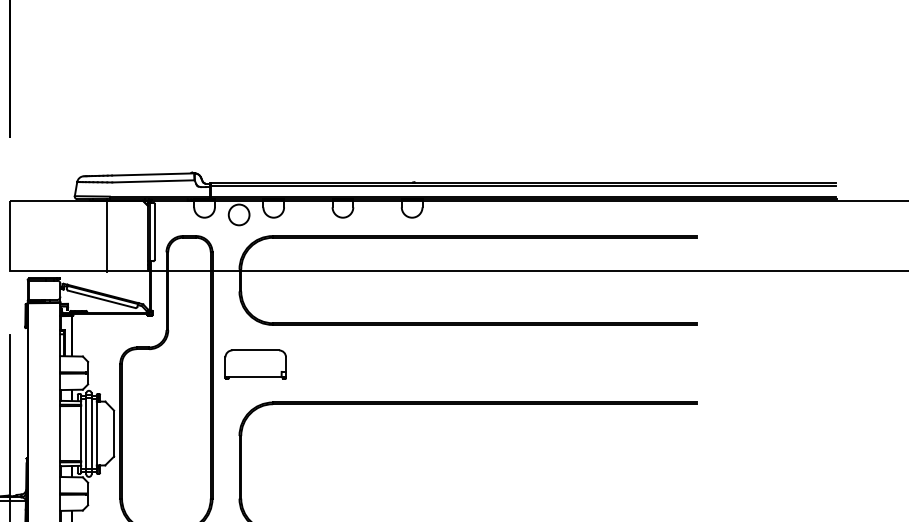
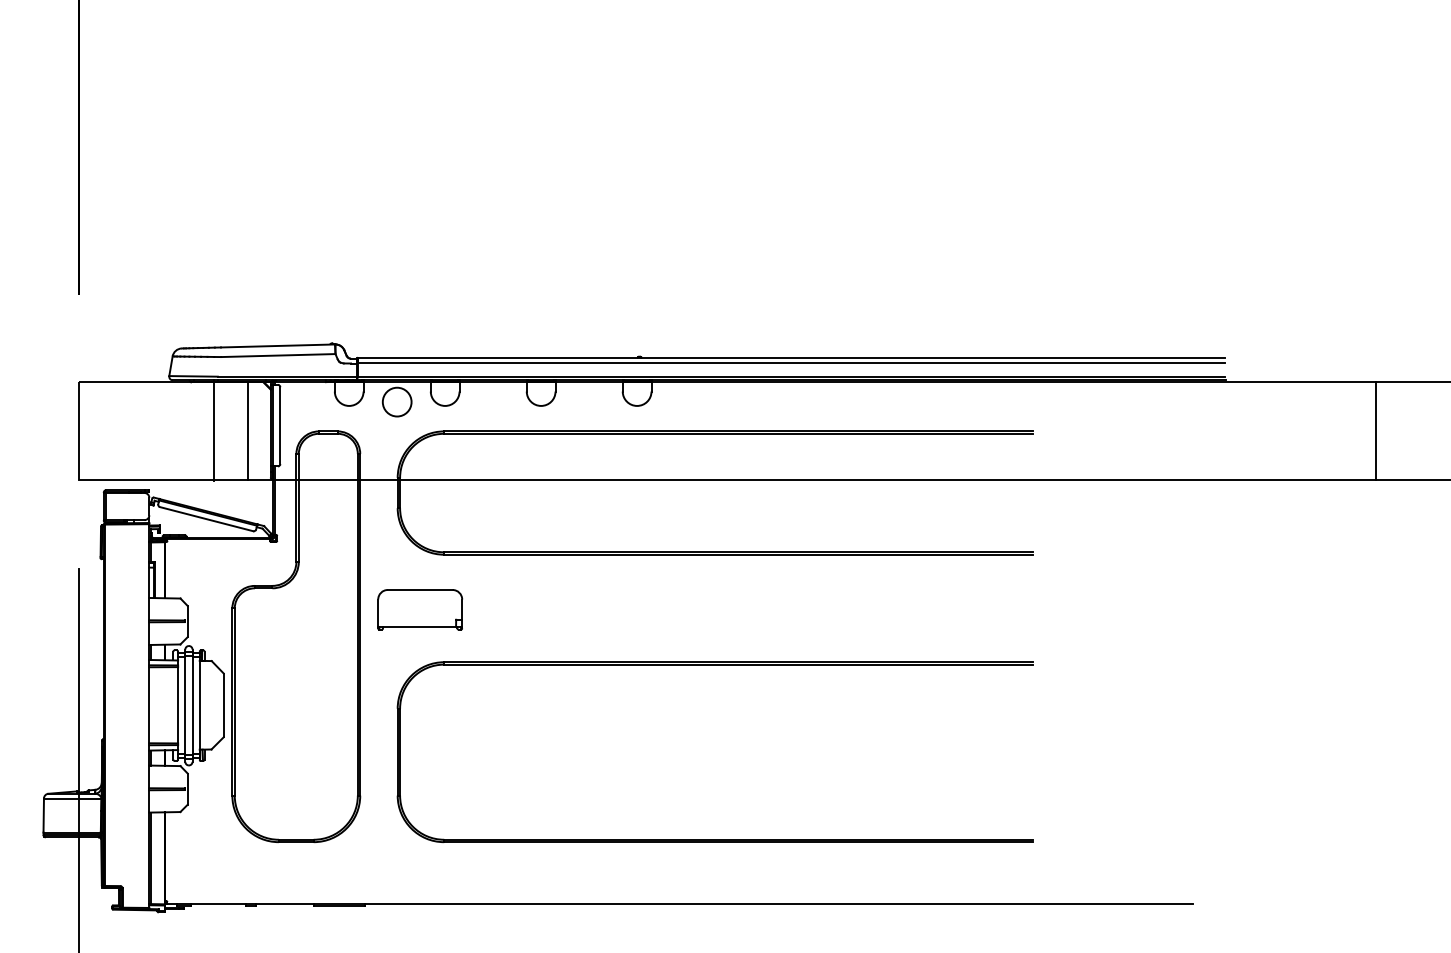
line: (131, 236) -> (248, 431), added

